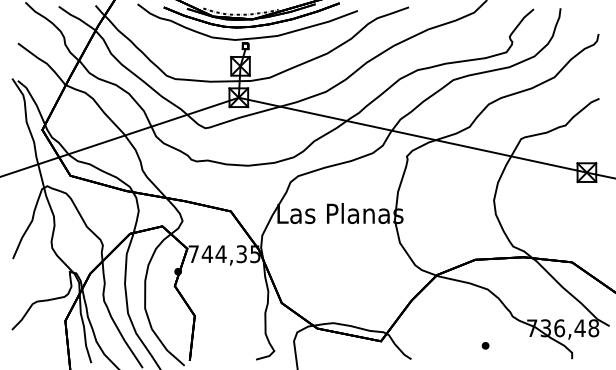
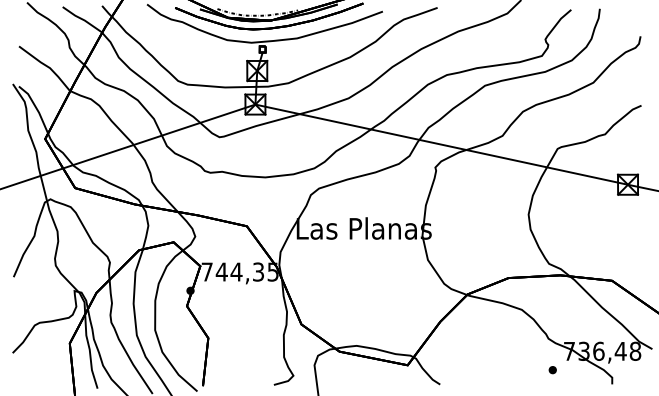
part: (485, 345) -> (552, 369), moved

